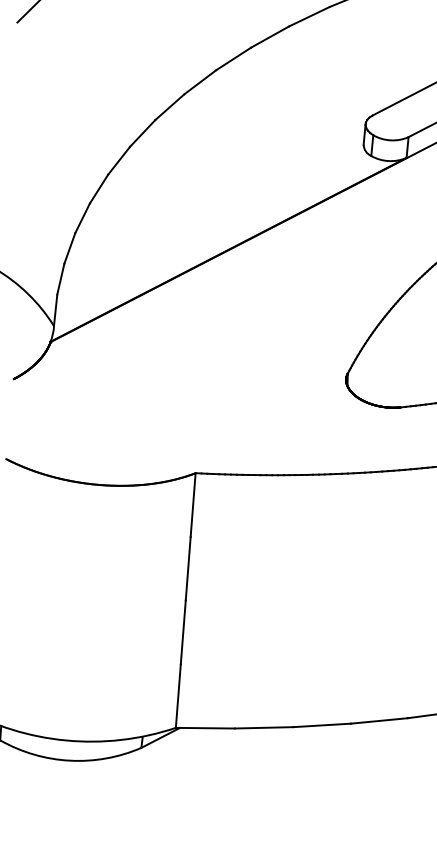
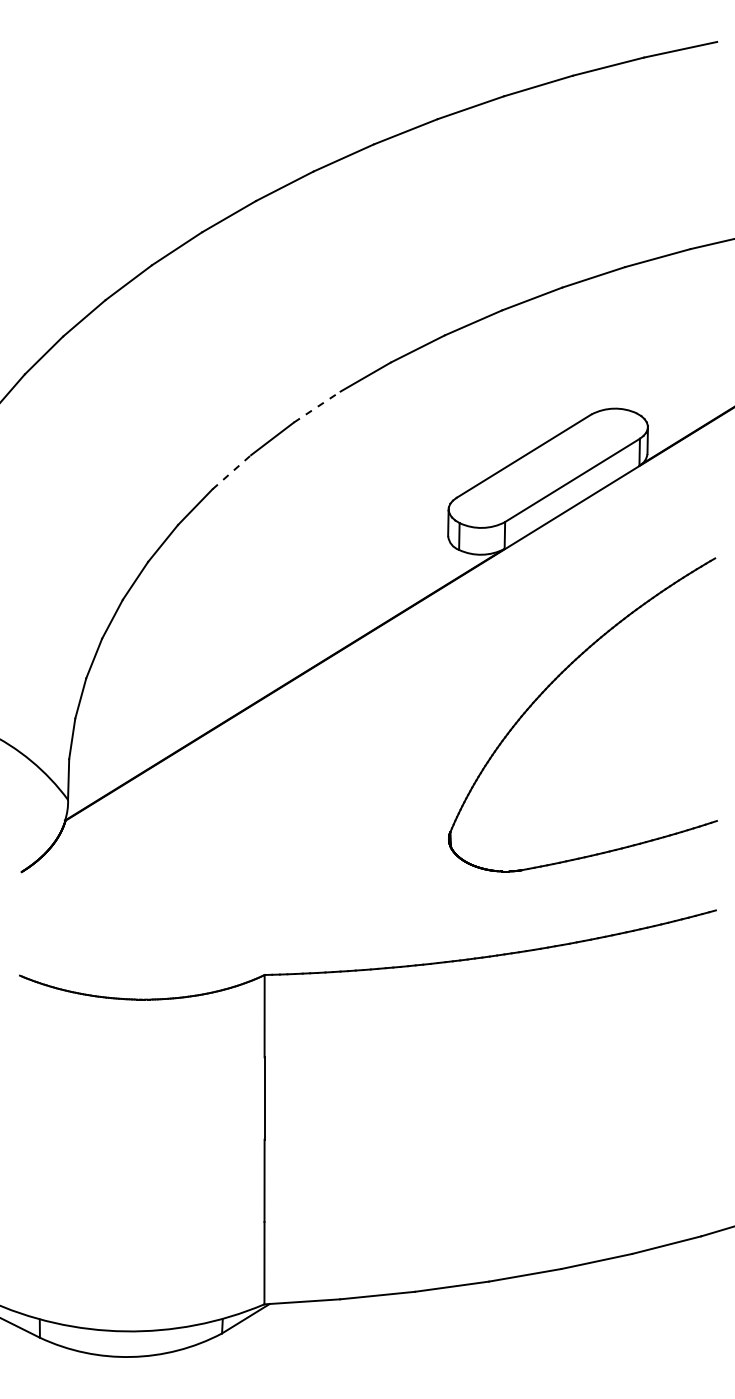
line: (270, 36) -> (317, 406), solid -> dashed
line: (199, 82) -> (231, 472), solid -> dashed

